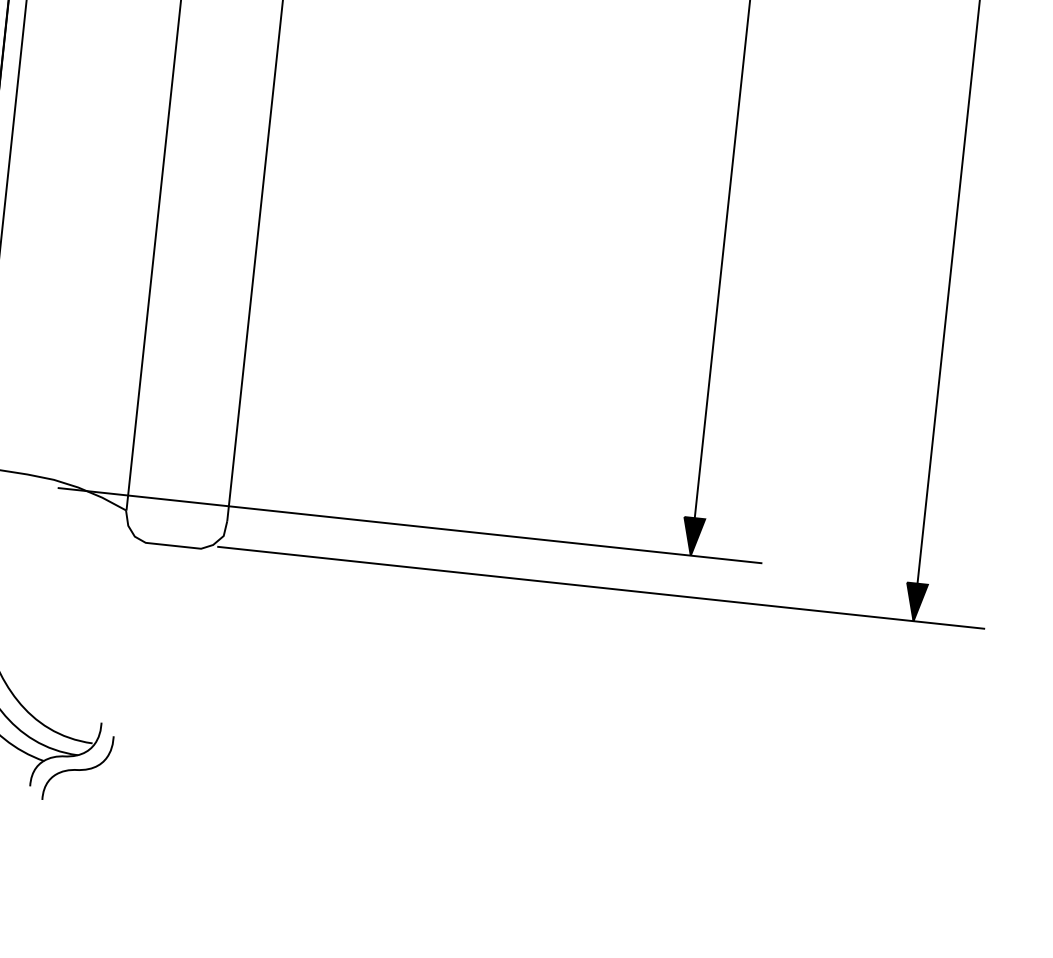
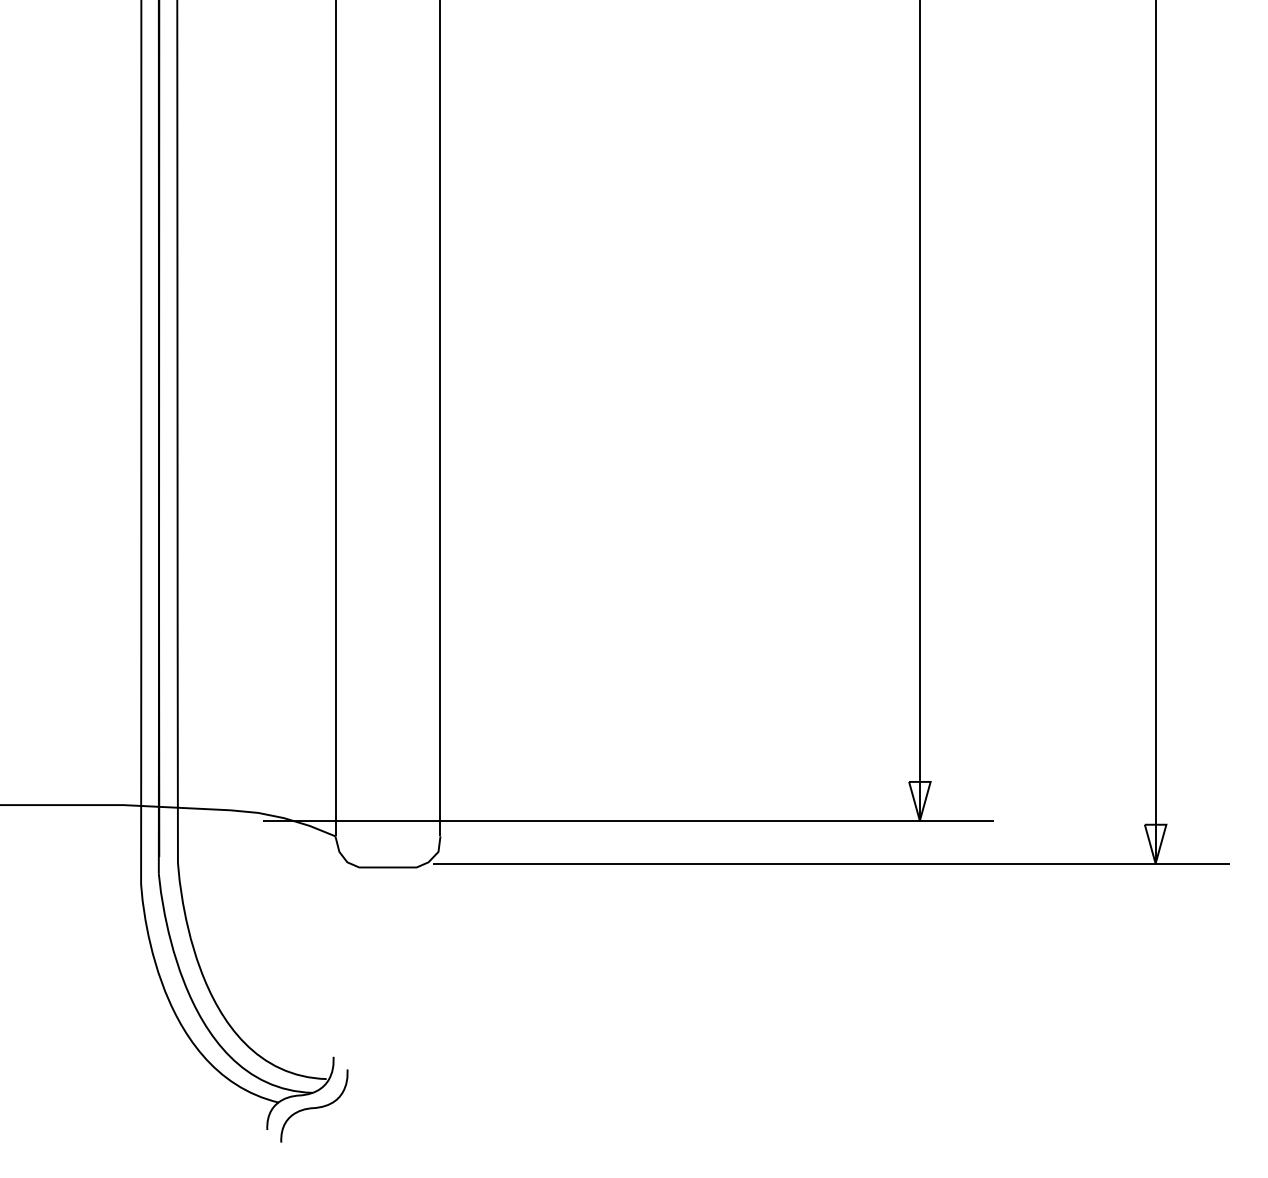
fill: (692, 536) -> (919, 800), removed
fill: (915, 601) -> (1155, 843), removed

